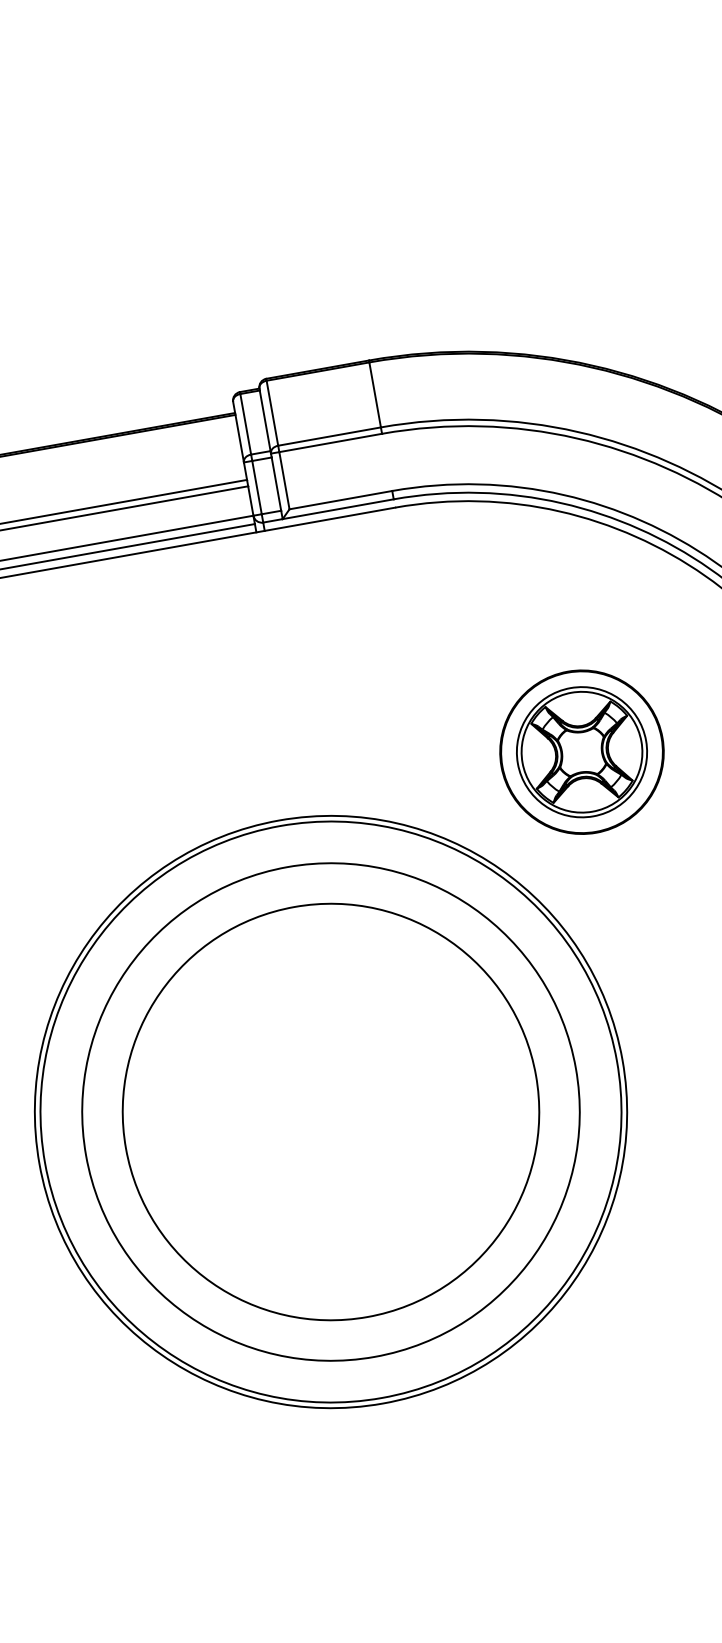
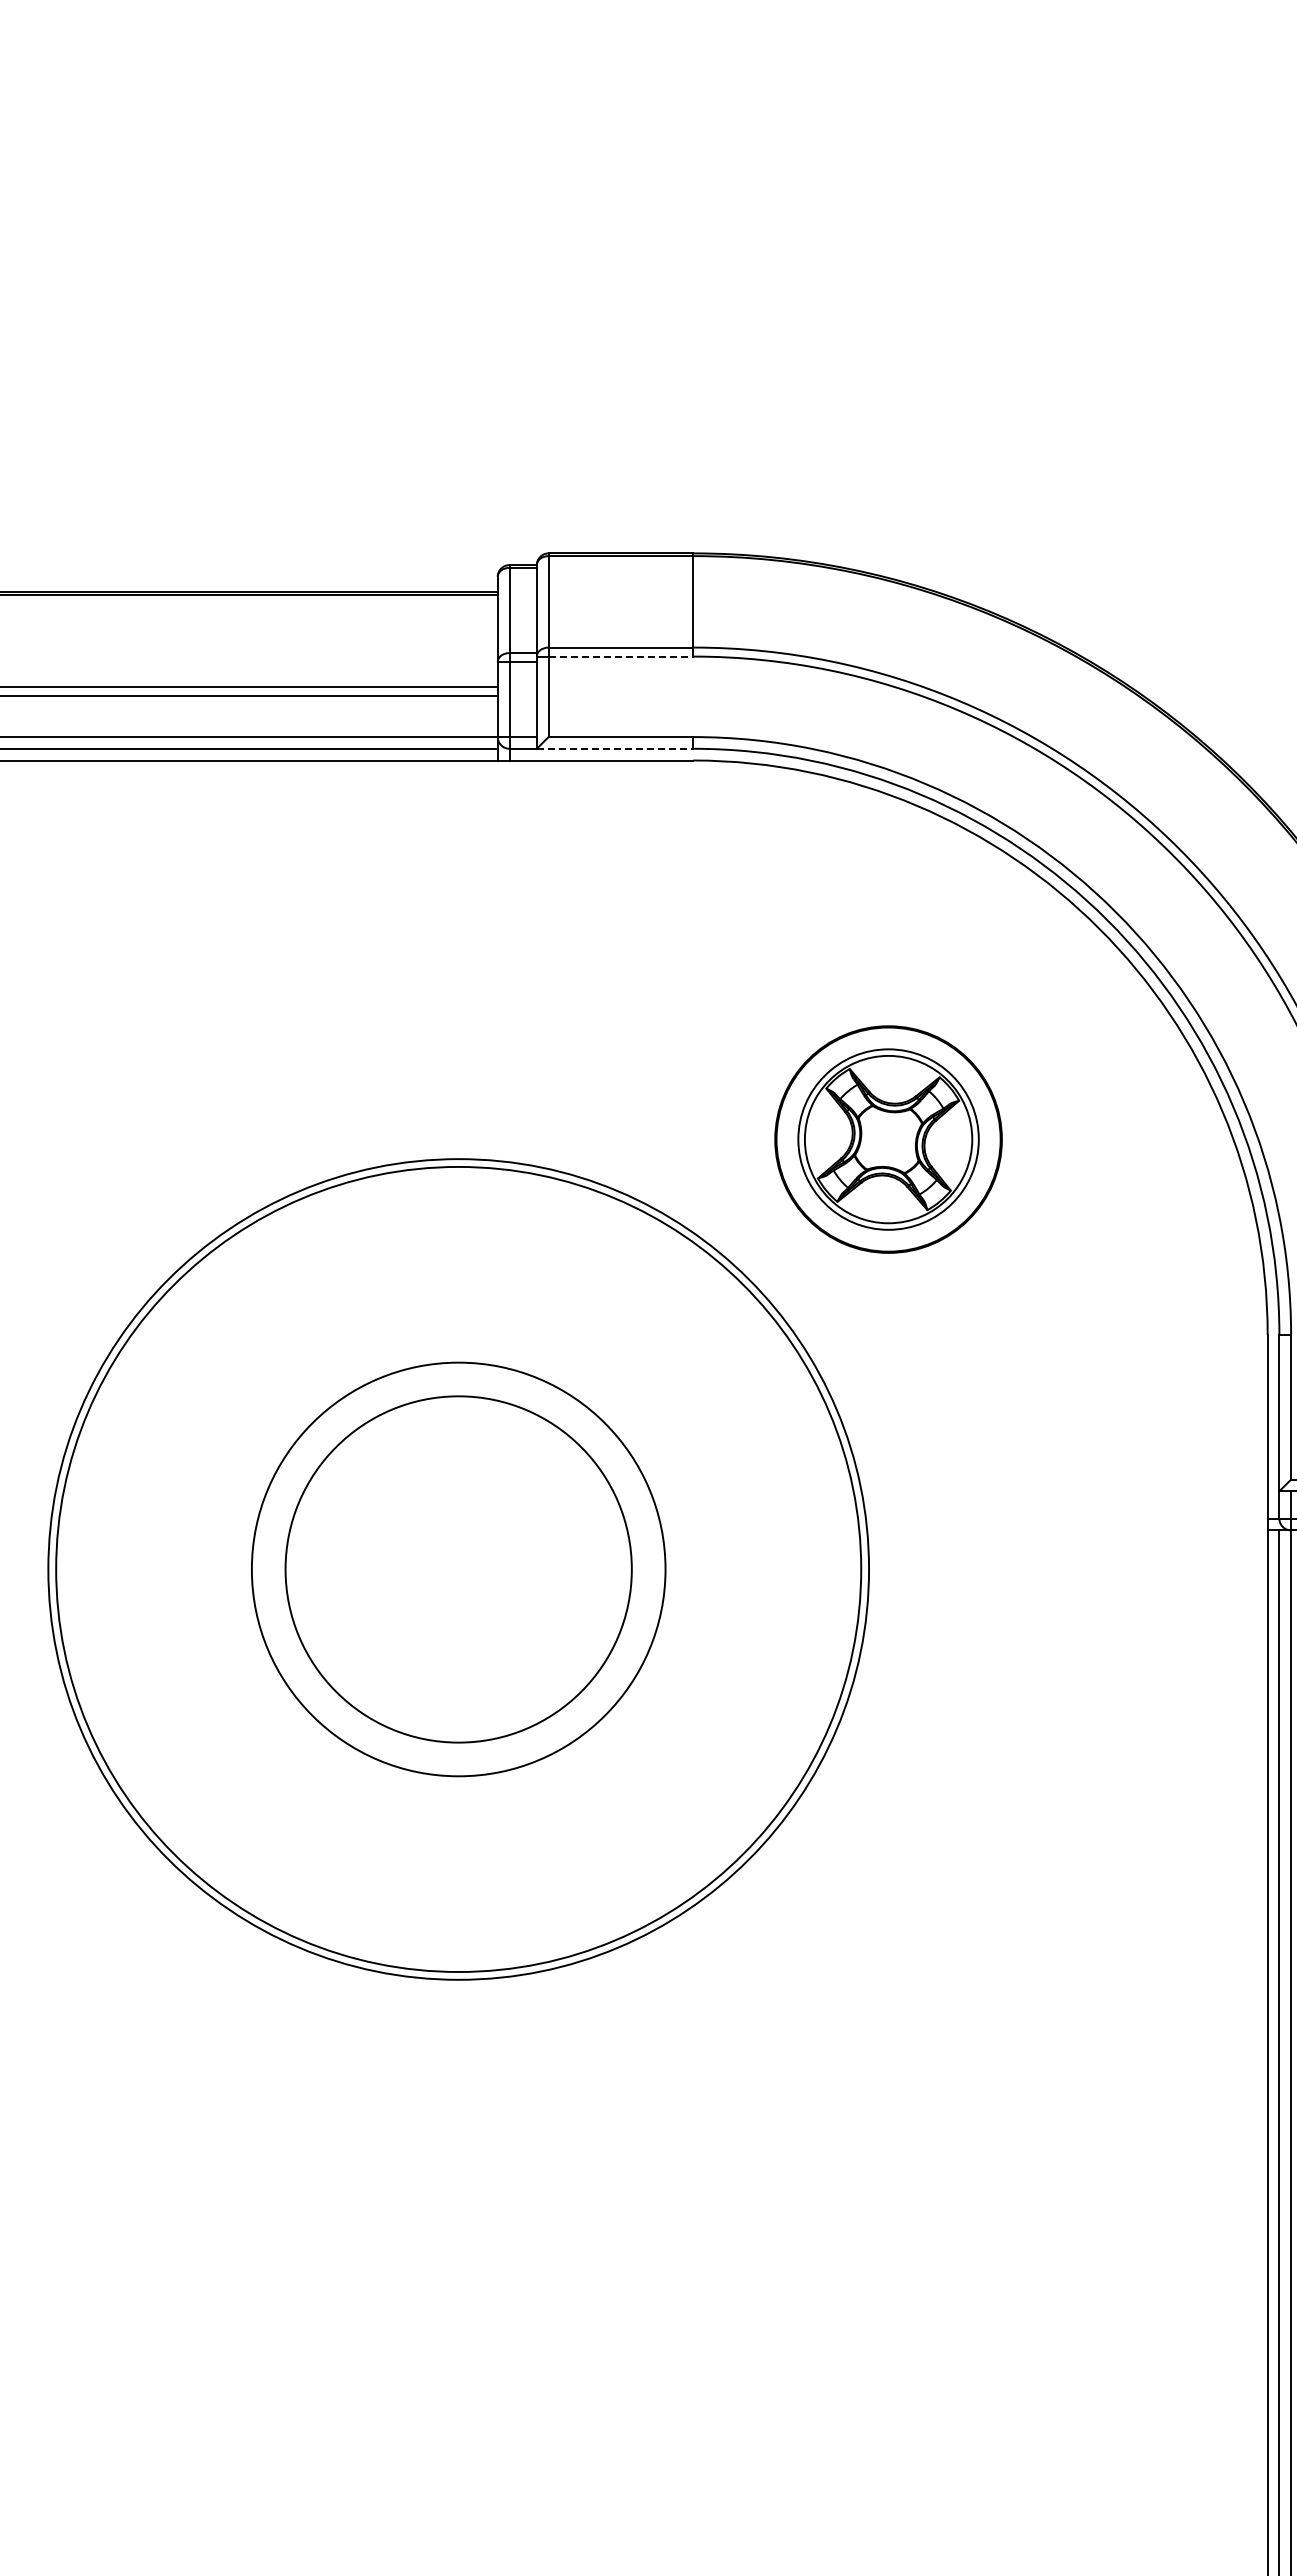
line: (331, 442) -> (621, 656), solid -> dashed
line: (338, 508) -> (615, 748), solid -> dashed
circle: (330, 1112) -> (458, 1569), size x0.6
circle: (330, 1112) -> (458, 1569), size x0.6

